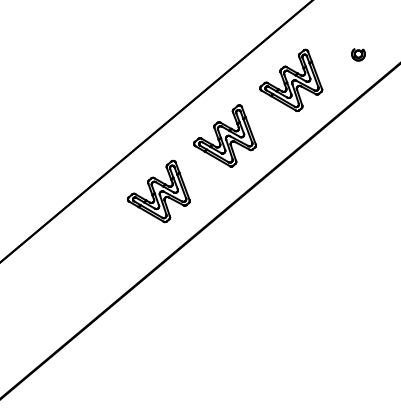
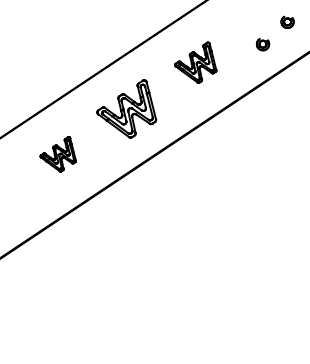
part: (381, 28) -> (287, 22), added
part: (291, 79) -> (196, 61), size x0.7
part: (158, 191) -> (58, 153), size x0.6

